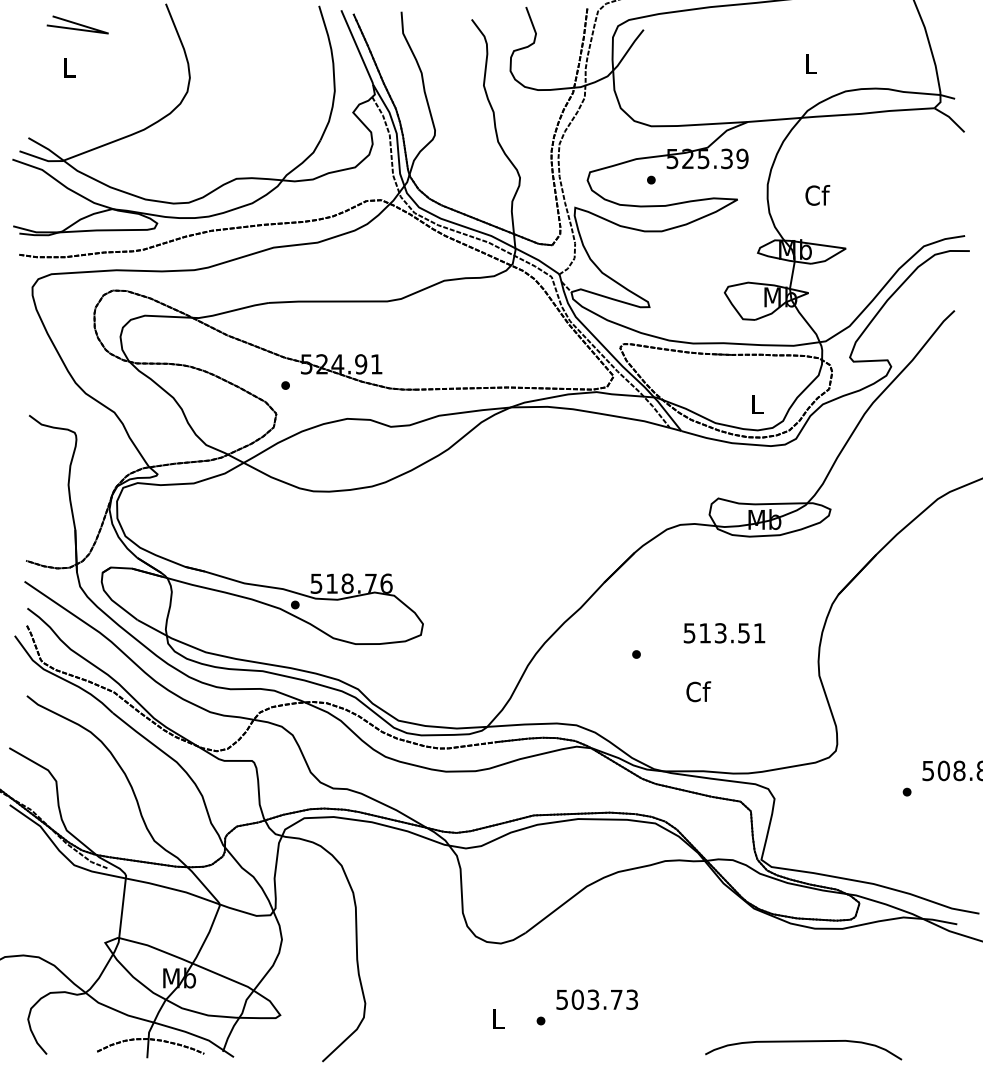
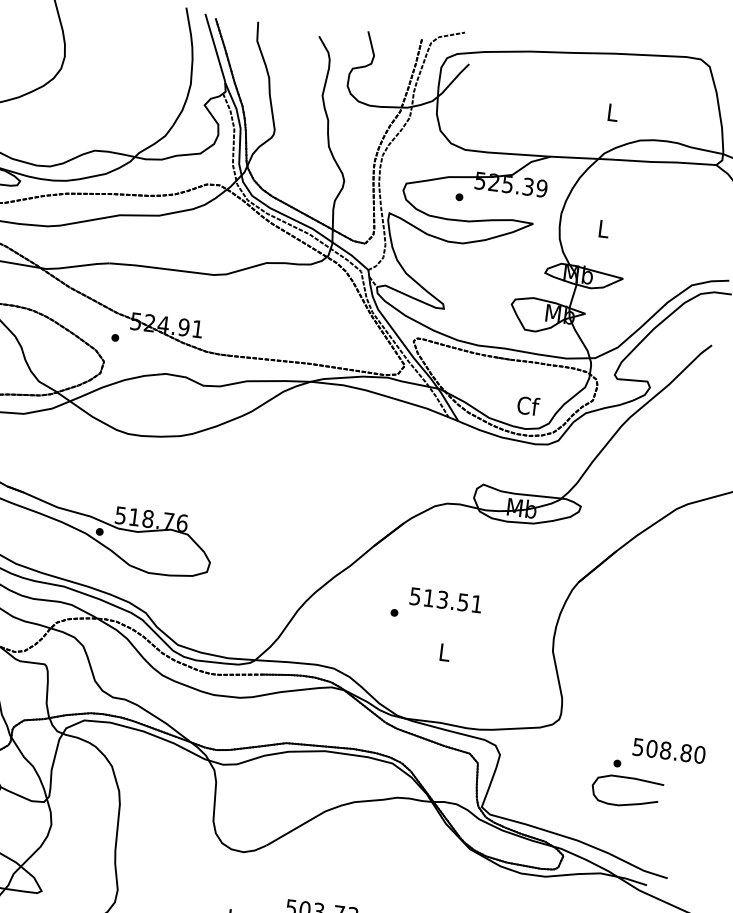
text: (817, 195) -> (603, 228), Cf -> L
text: (757, 403) -> (528, 405), L -> Cf
text: (724, 633) -> (445, 600), moved
text: (698, 691) -> (444, 652), Cf -> L
curve: (925, 835) -> (628, 803), added

